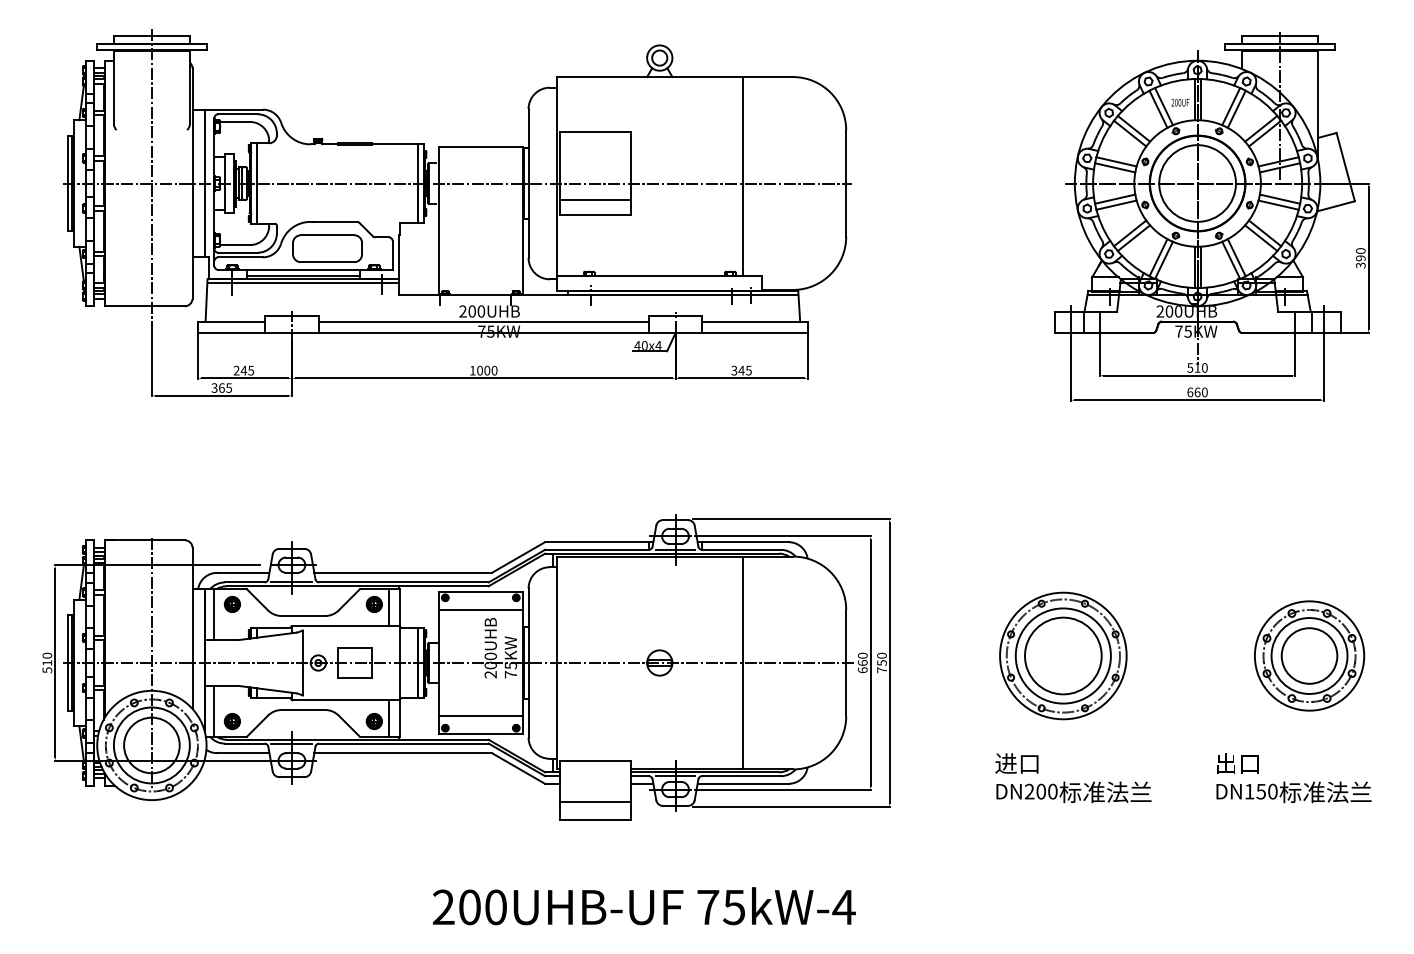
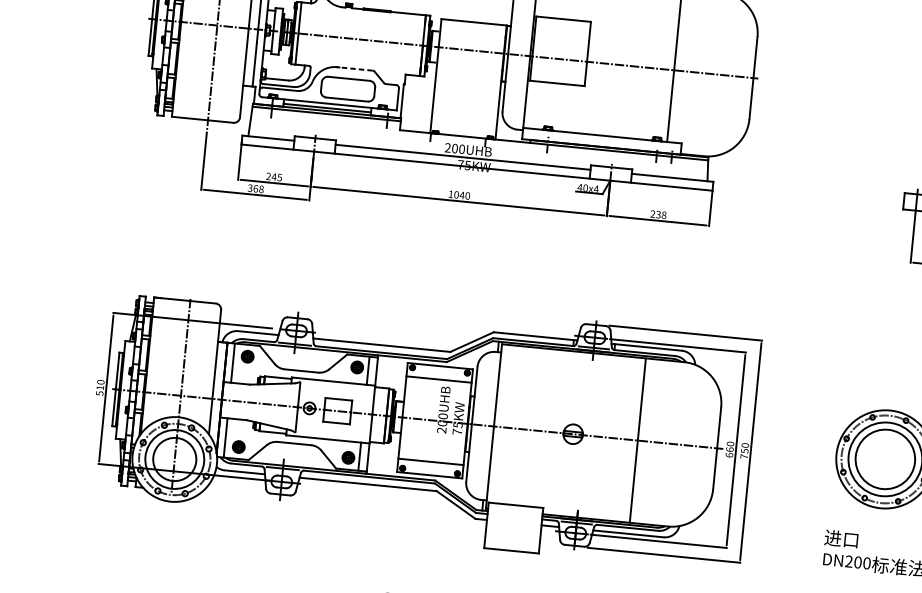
line: (594, 200) -> (557, 72), removed
line: (333, 221) -> (354, 68), solid -> dashed
text: (487, 370) -> (462, 195), 1000 -> 1040
text: (741, 370) -> (658, 214), 345 -> 238
text: (229, 387) -> (261, 188), 365 -> 368
line: (594, 801) -> (512, 536), removed

